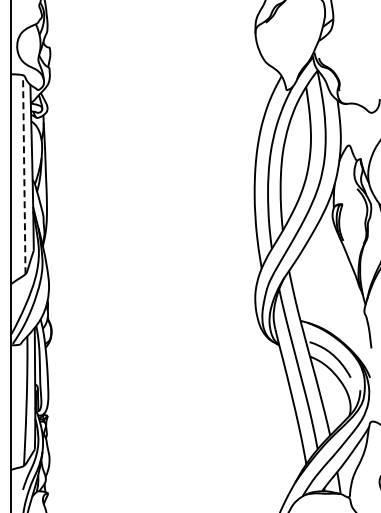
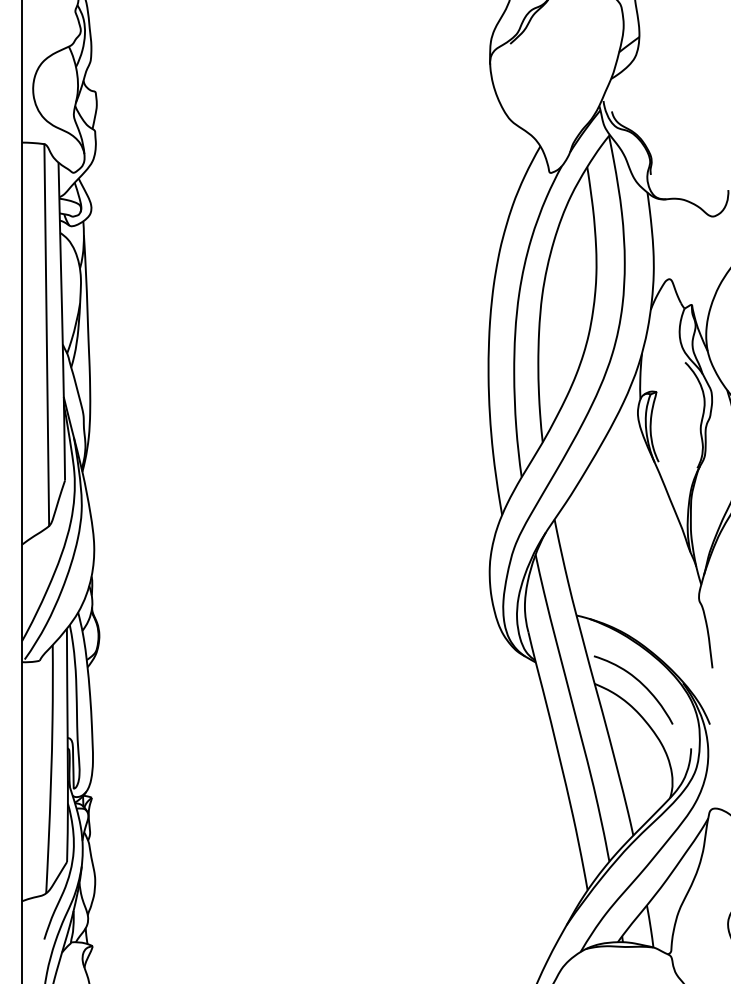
line: (24, 174) -> (47, 334), dashed -> solid

